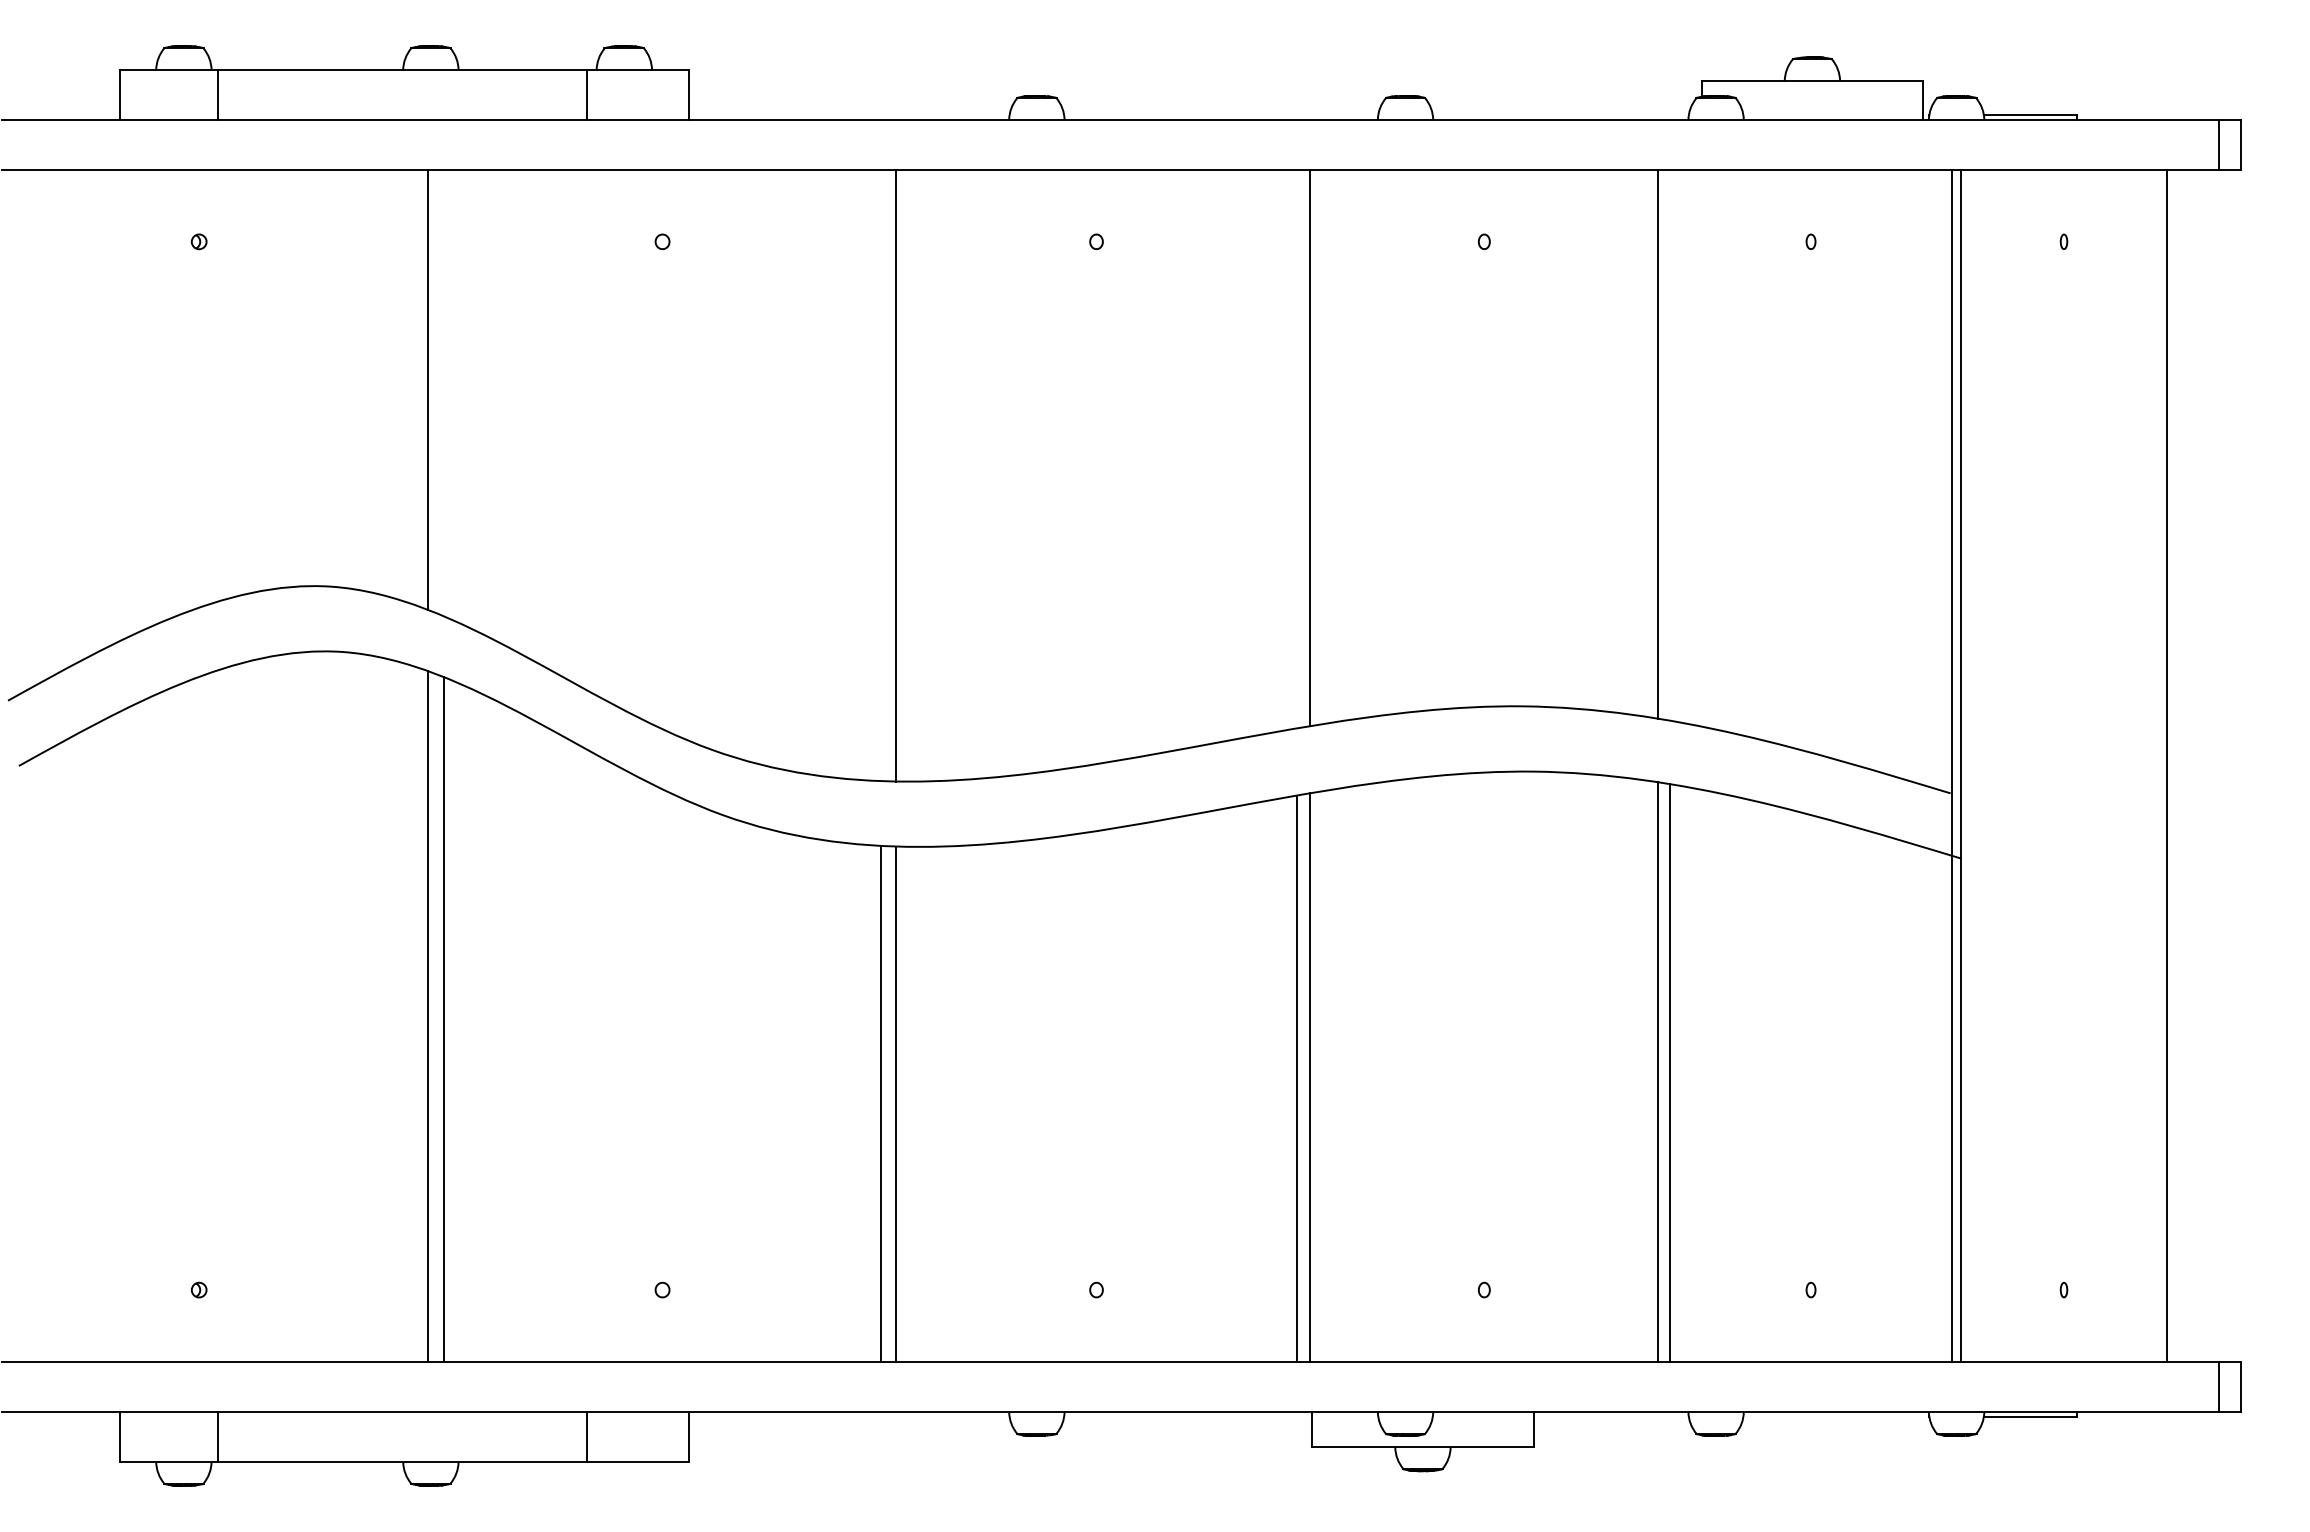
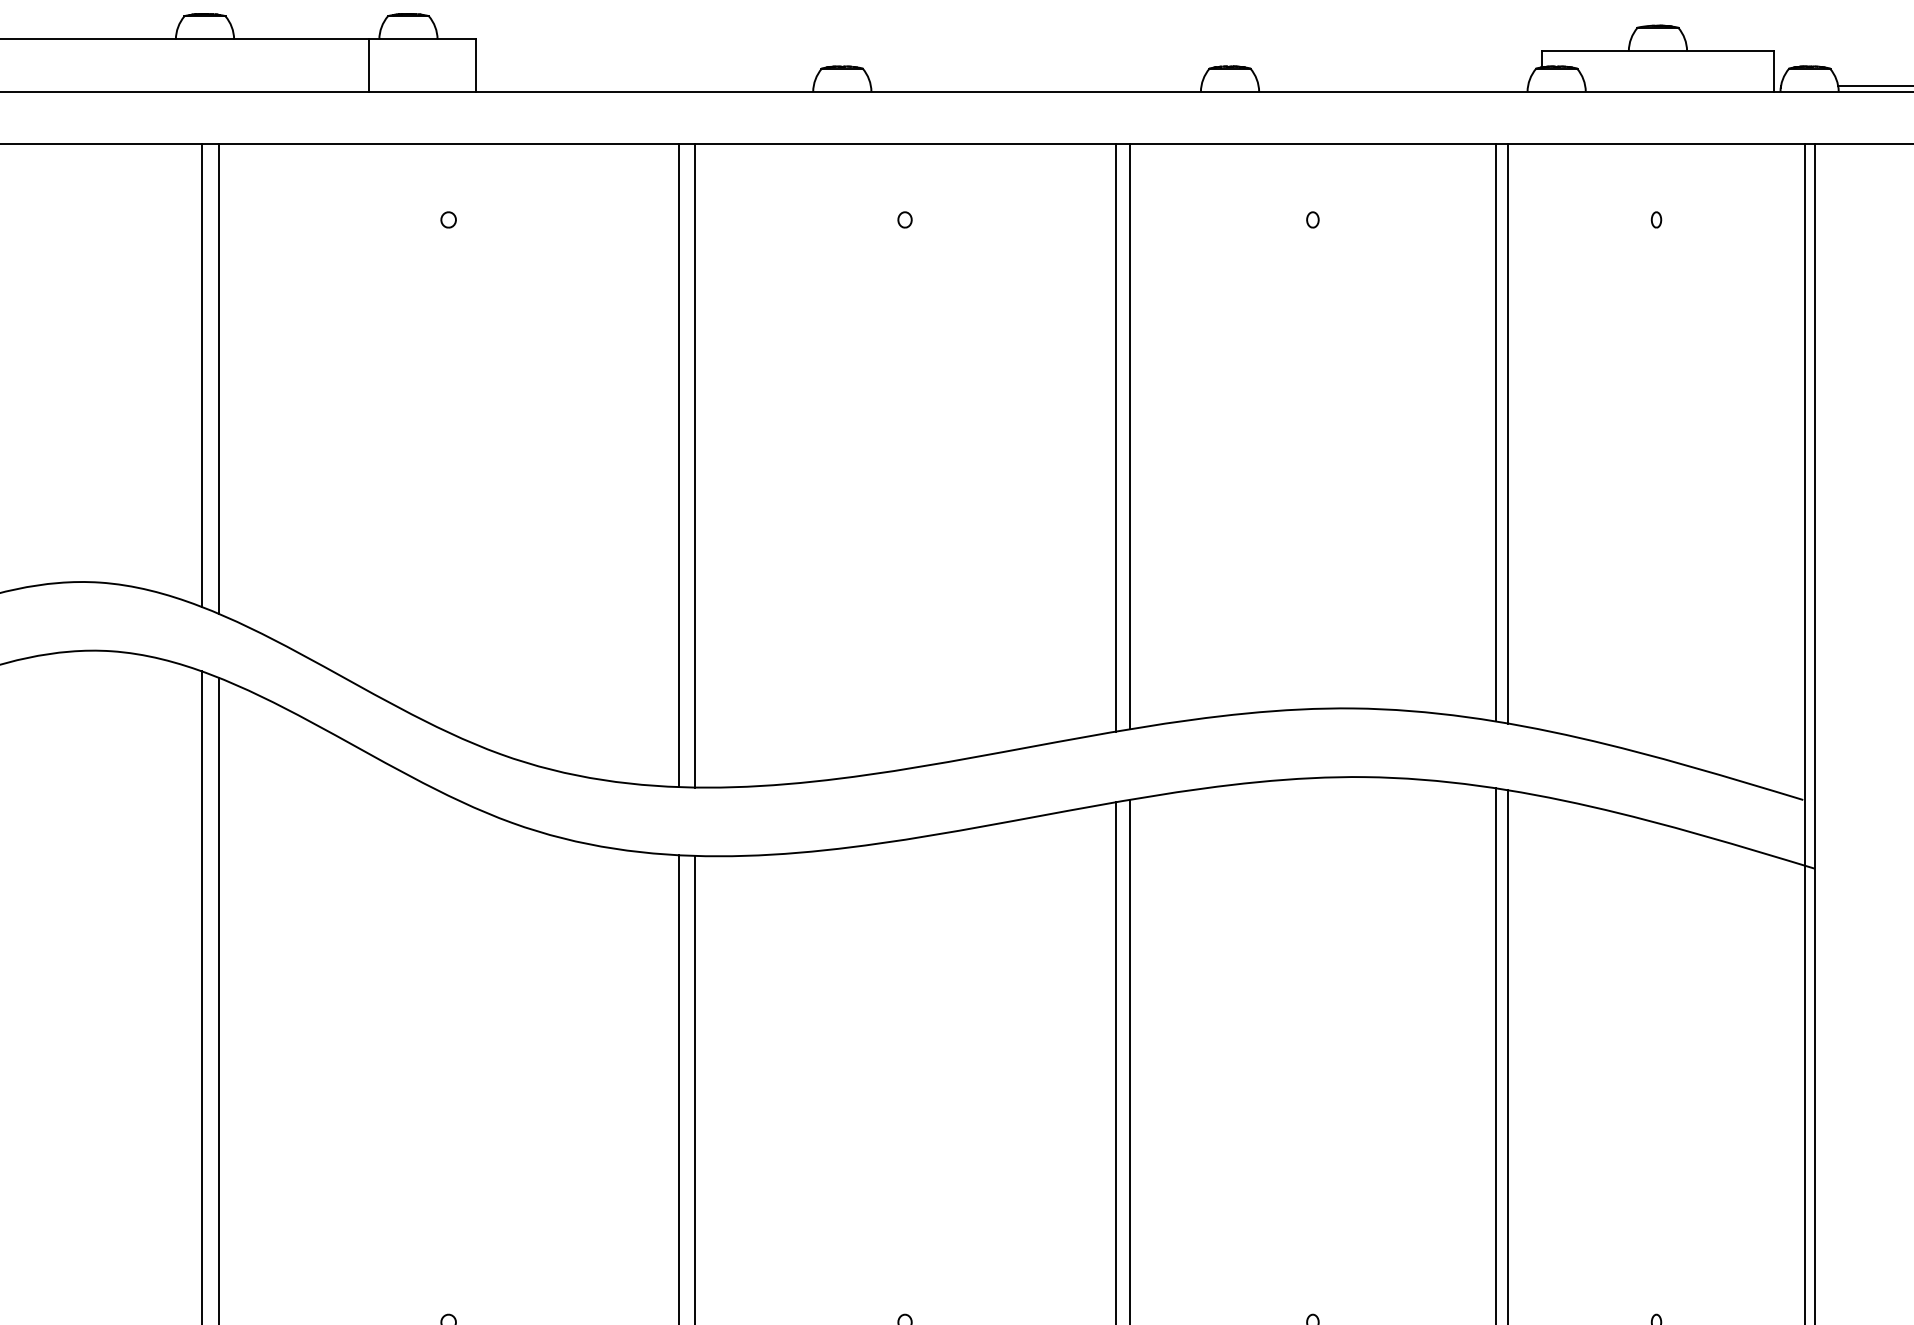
line: (443, 392) -> (218, 378), added
line: (1670, 444) -> (1508, 433), added
line: (1296, 448) -> (1115, 437), added
line: (881, 475) -> (678, 465), added

